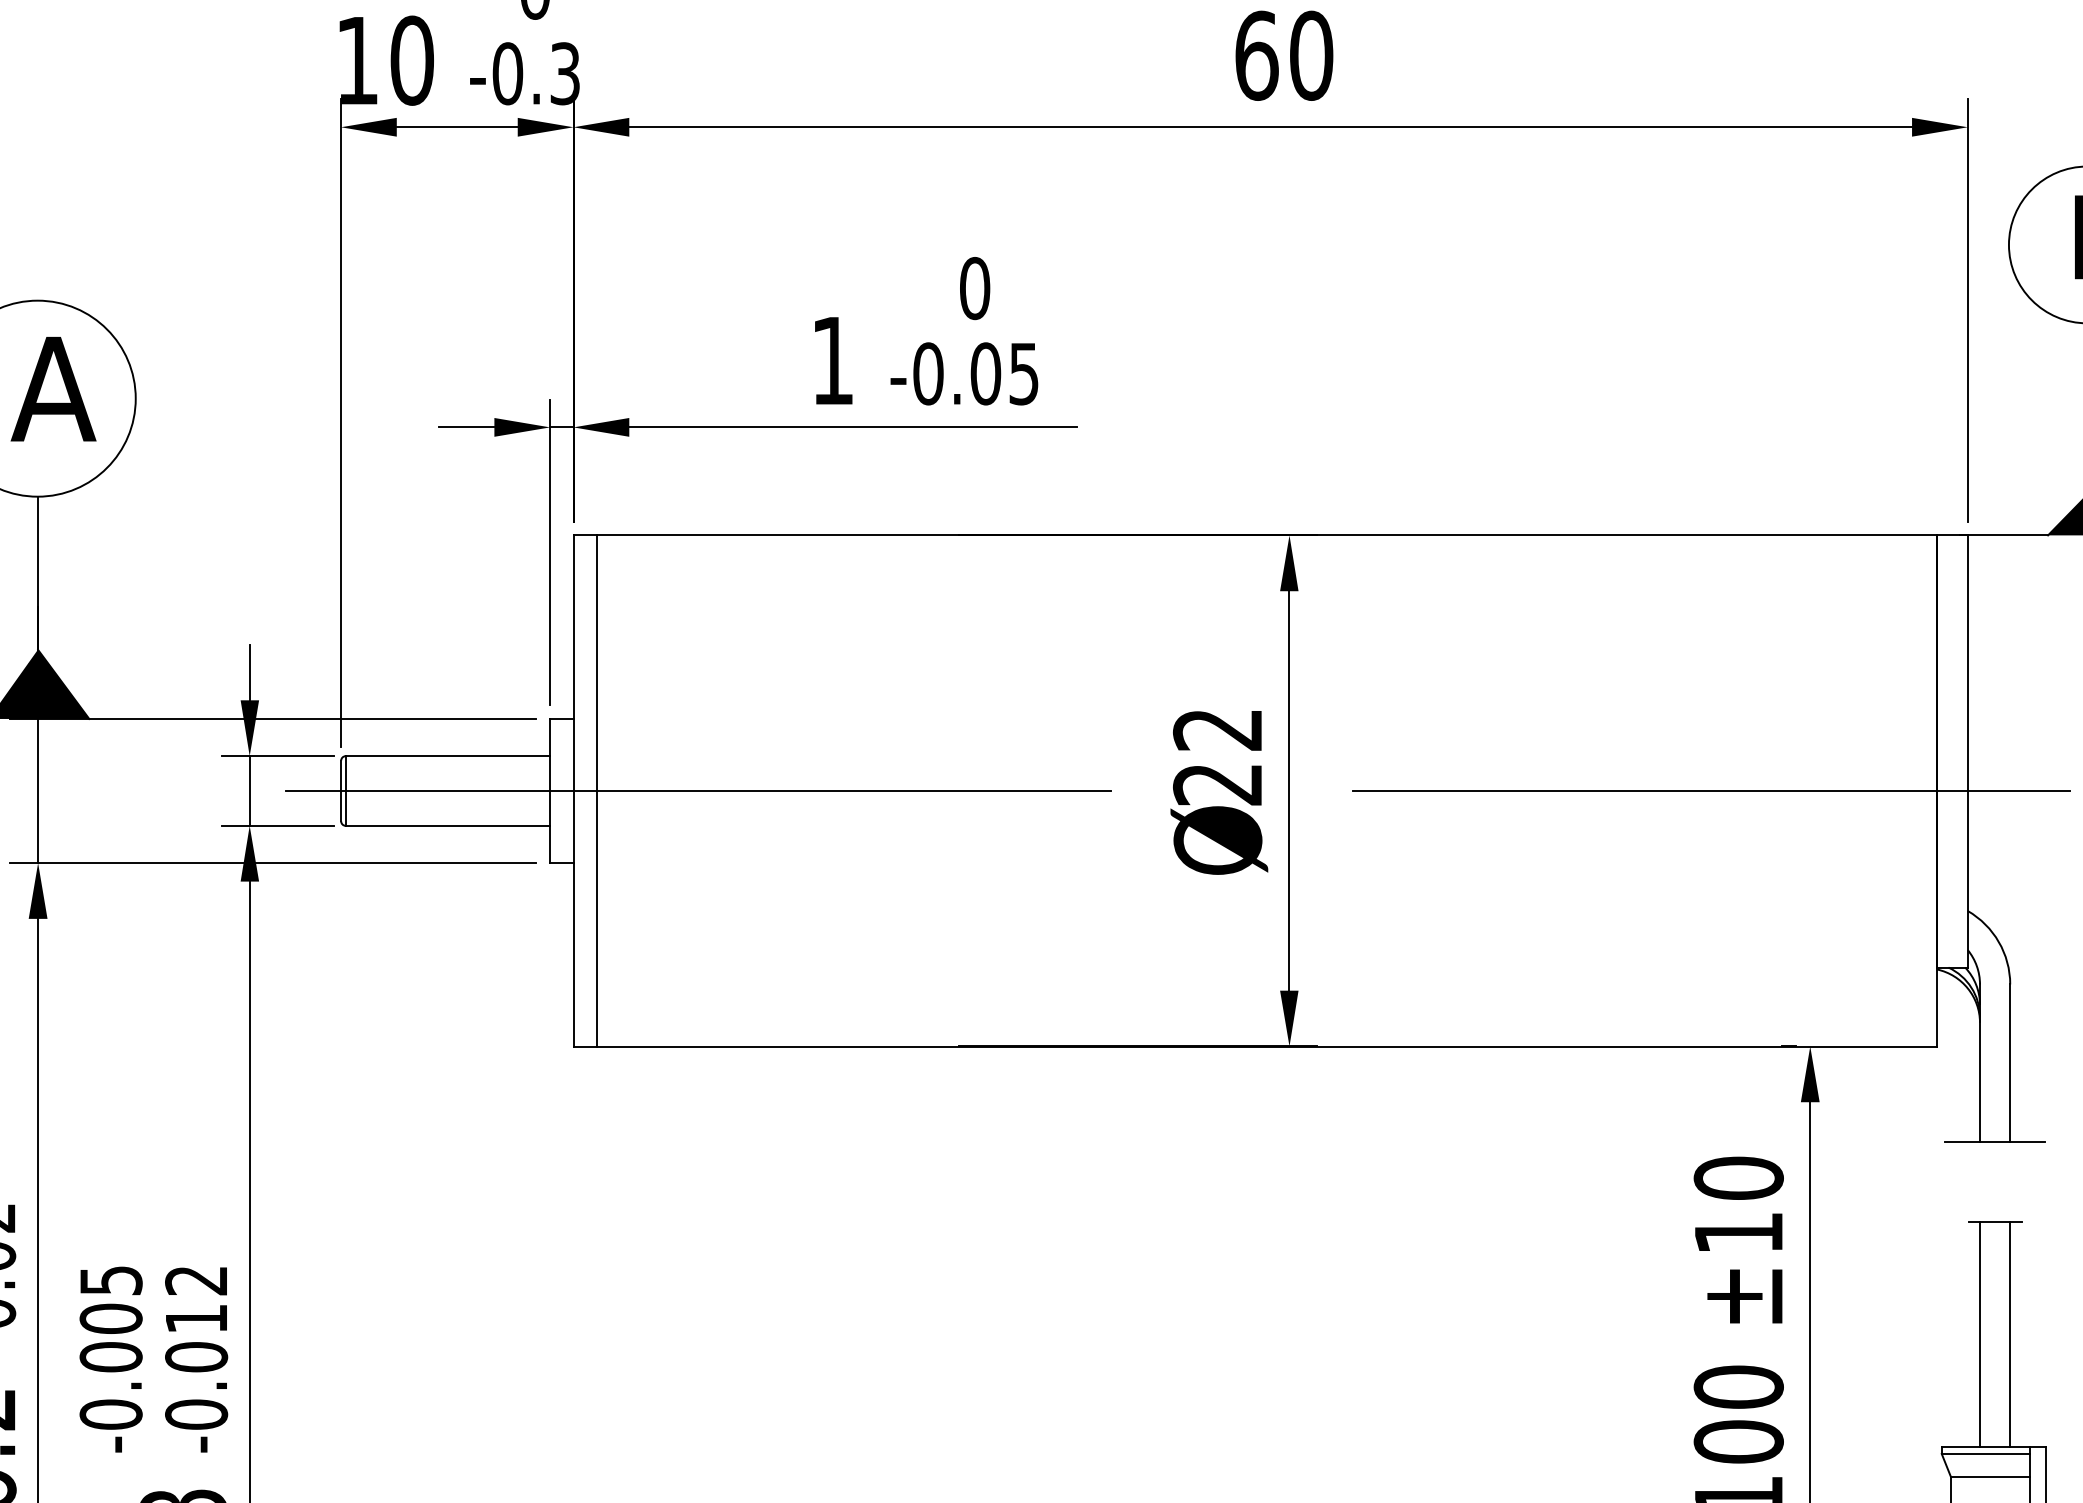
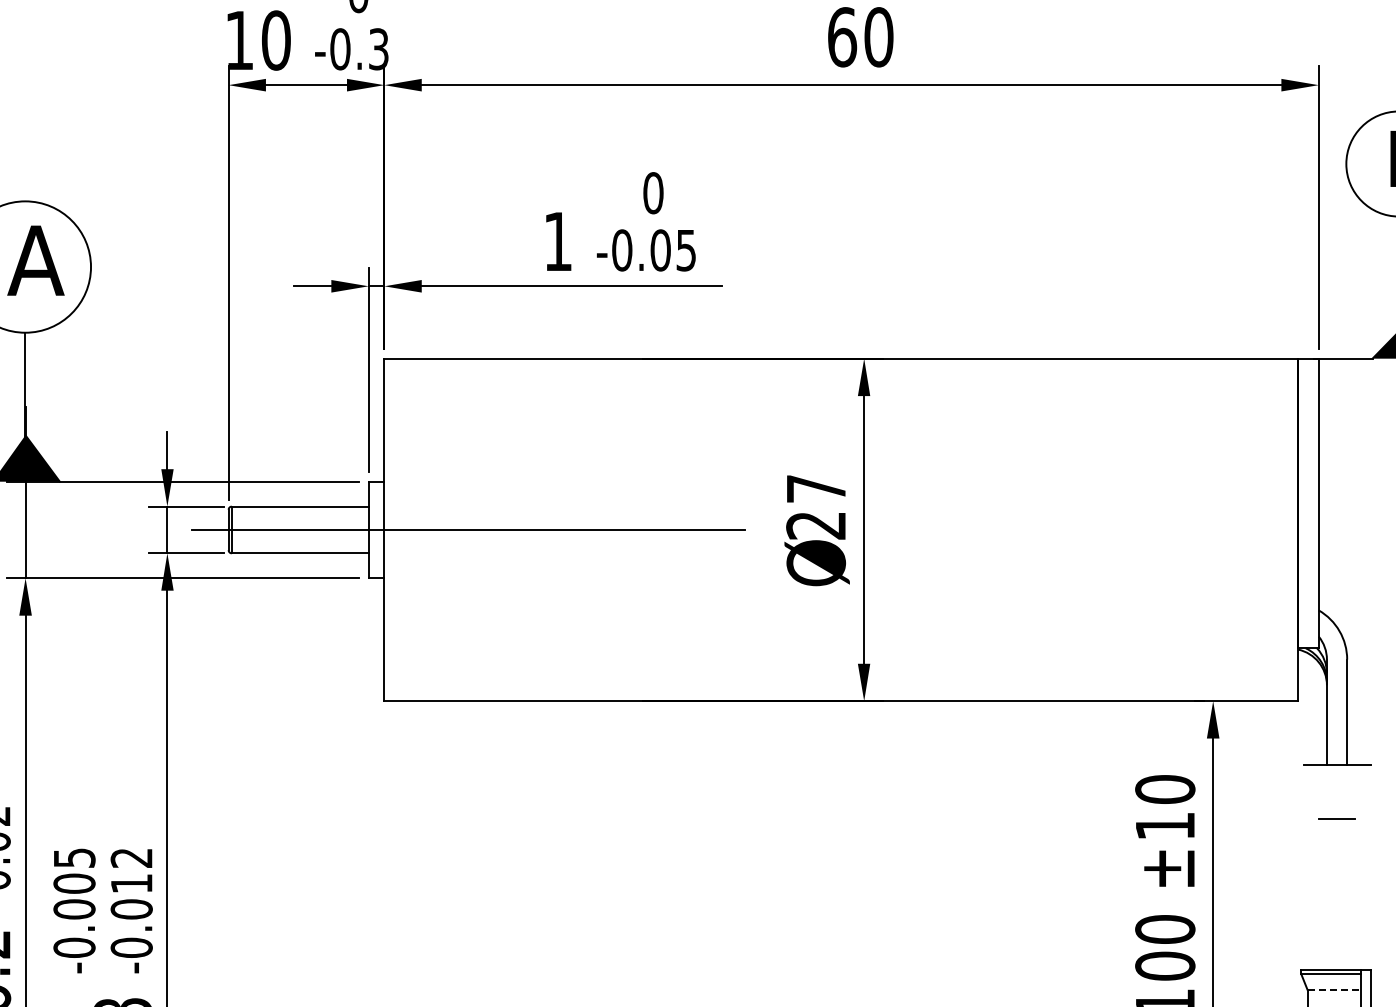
text: (1216, 729) -> (815, 488), 22 -> 27
line: (596, 790) -> (399, 529), removed
line: (1710, 790) -> (1146, 529), removed
line: (1980, 1334) -> (1327, 894), removed
line: (2010, 1334) -> (1347, 894), removed
line: (1991, 1476) -> (1334, 989), solid -> dashed

